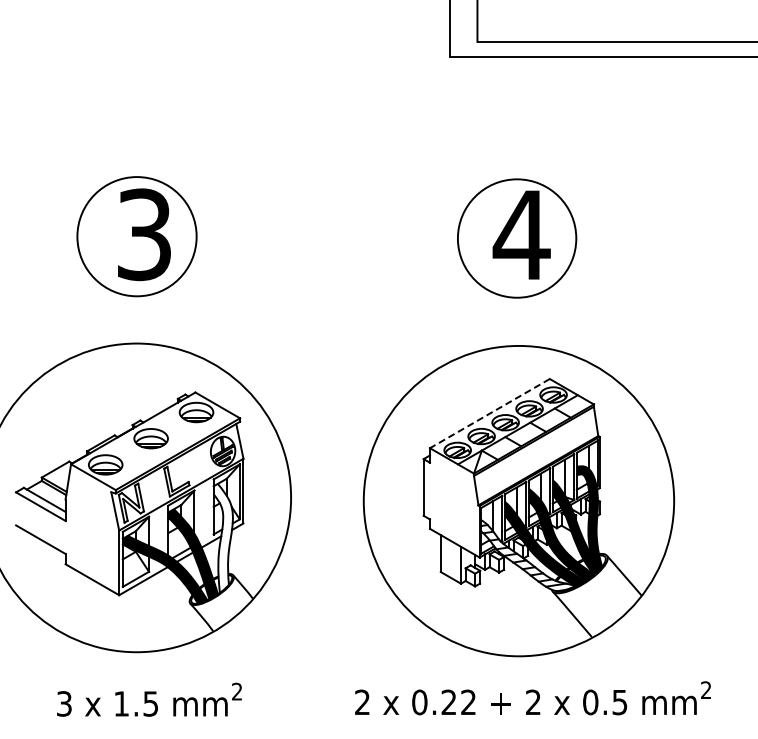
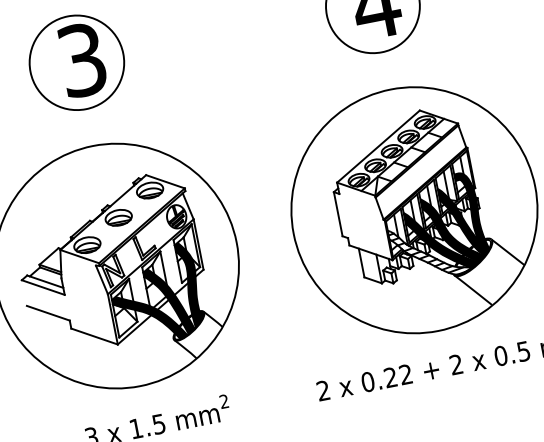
line: (489, 413) -> (378, 146), dashed -> solid
fill: (222, 538) -> (189, 284), added

